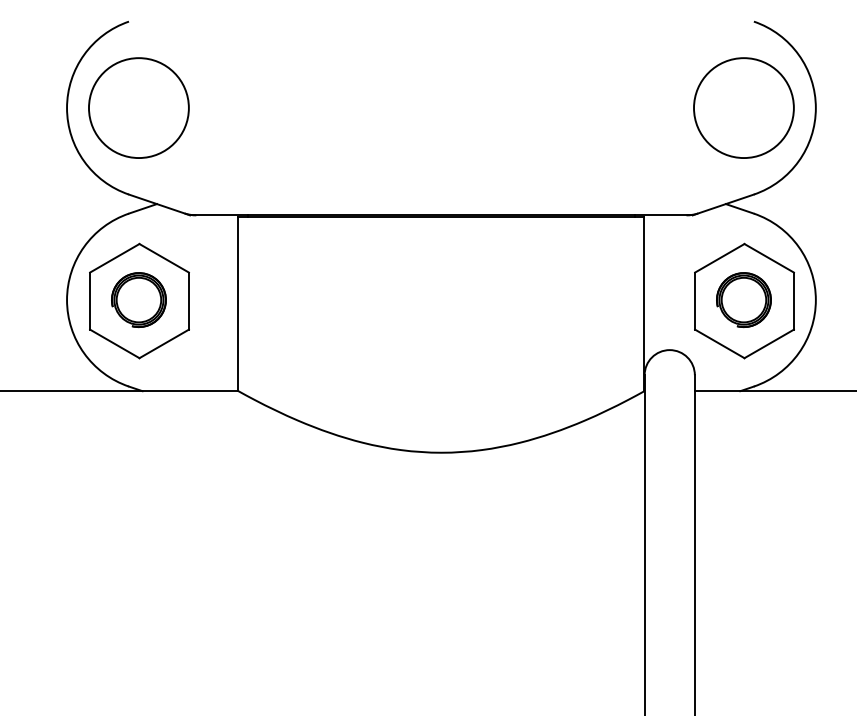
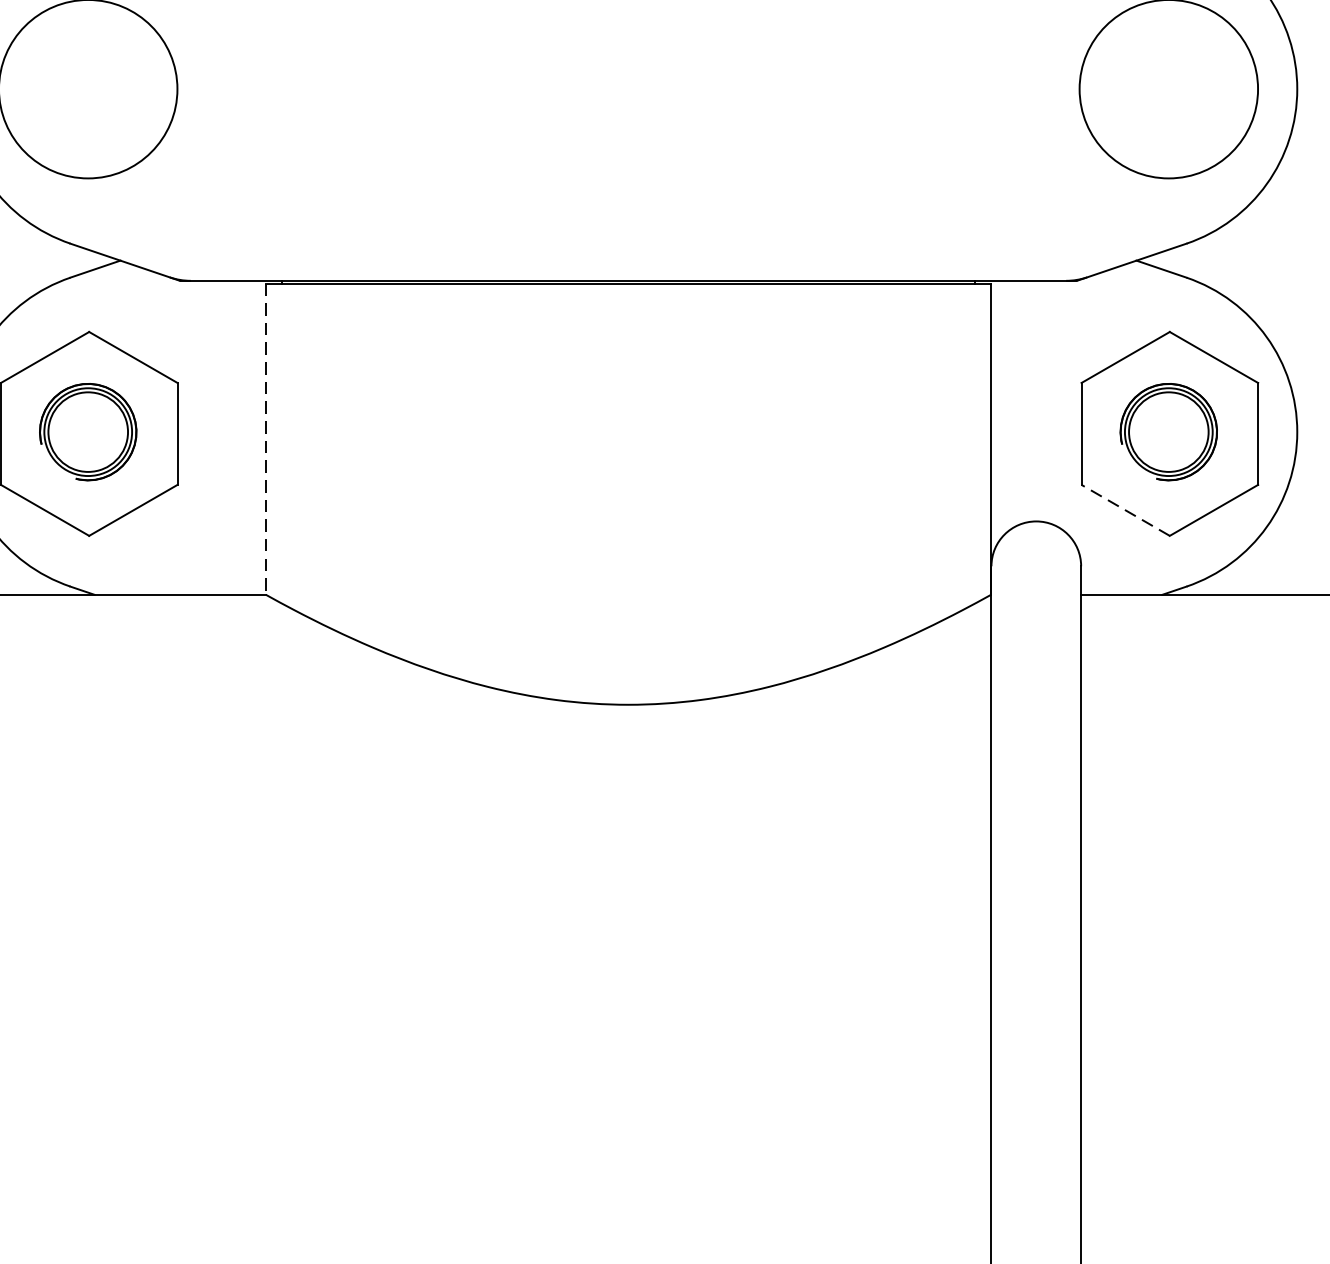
line: (238, 304) -> (266, 439), solid -> dashed
line: (719, 343) -> (1125, 509), solid -> dashed

